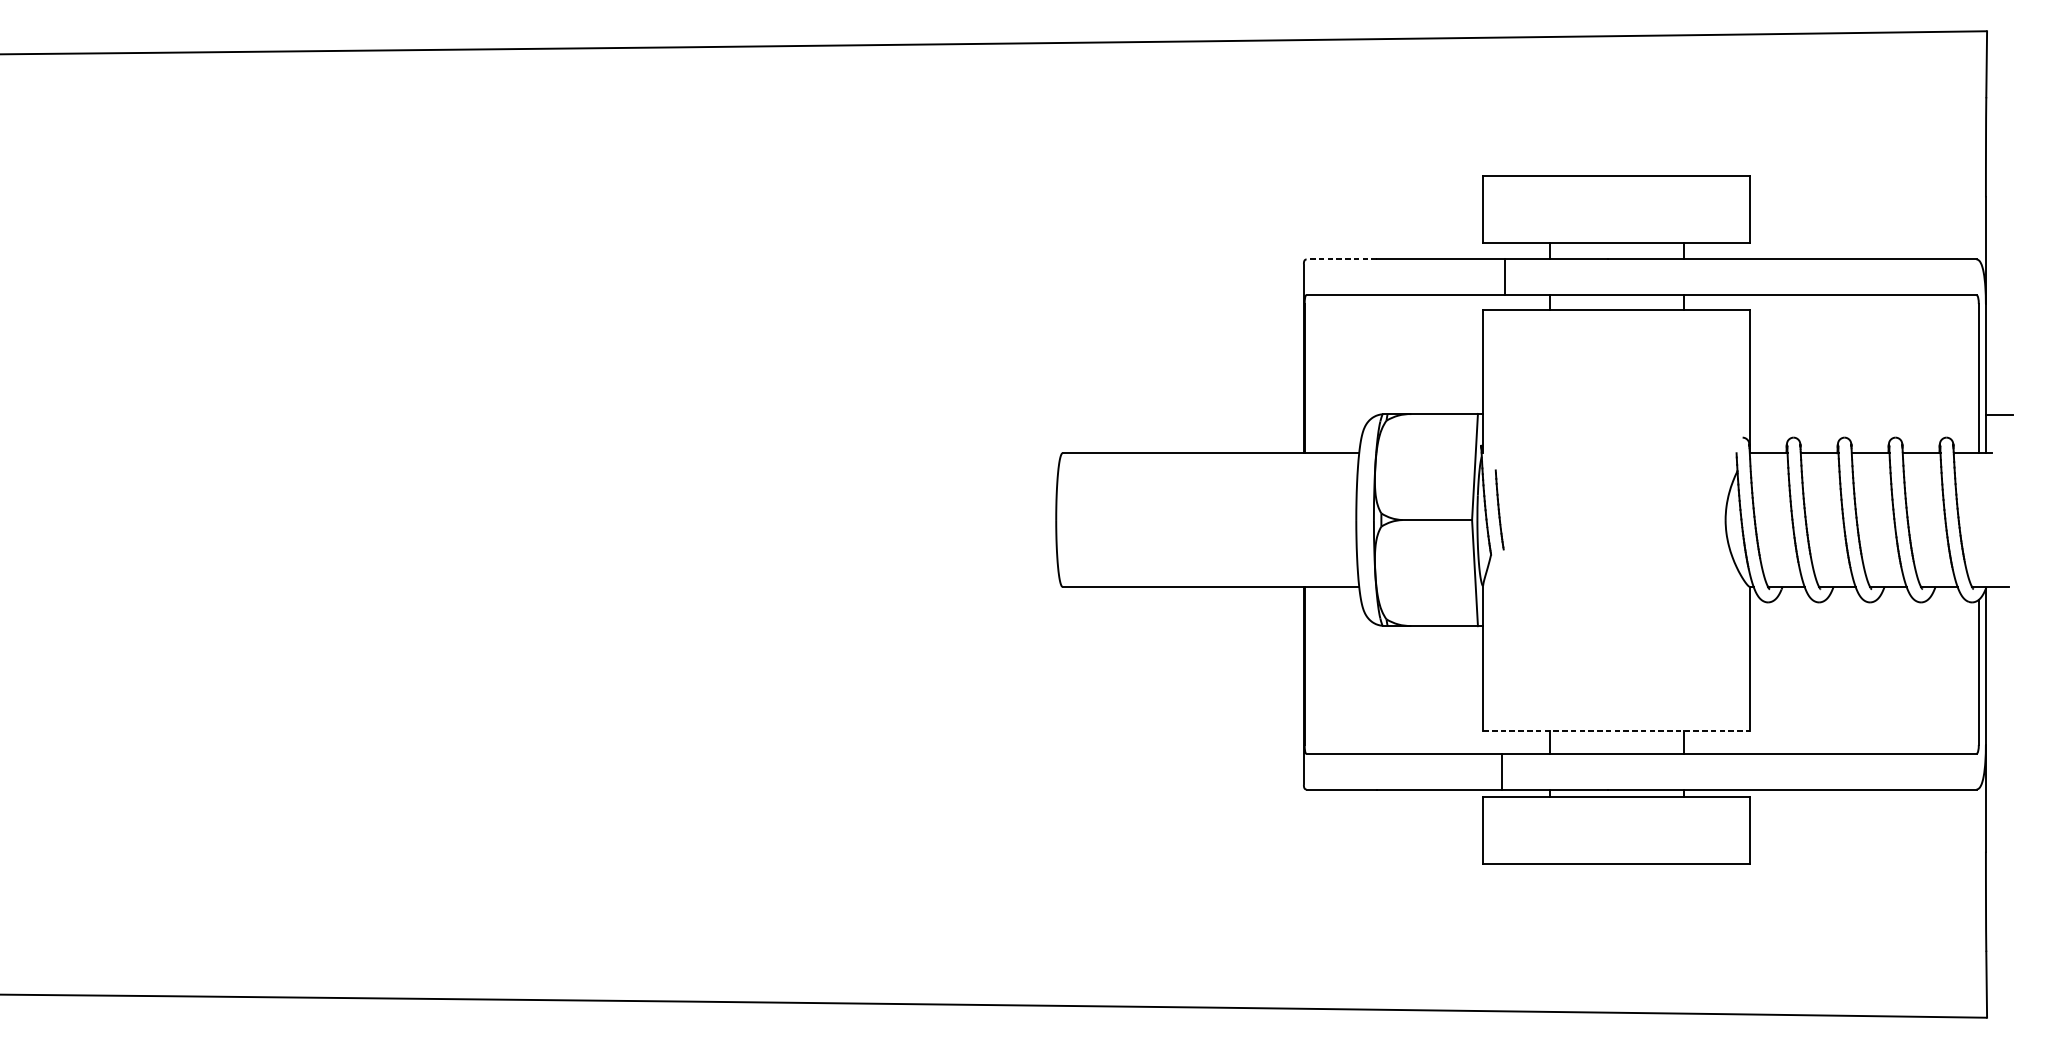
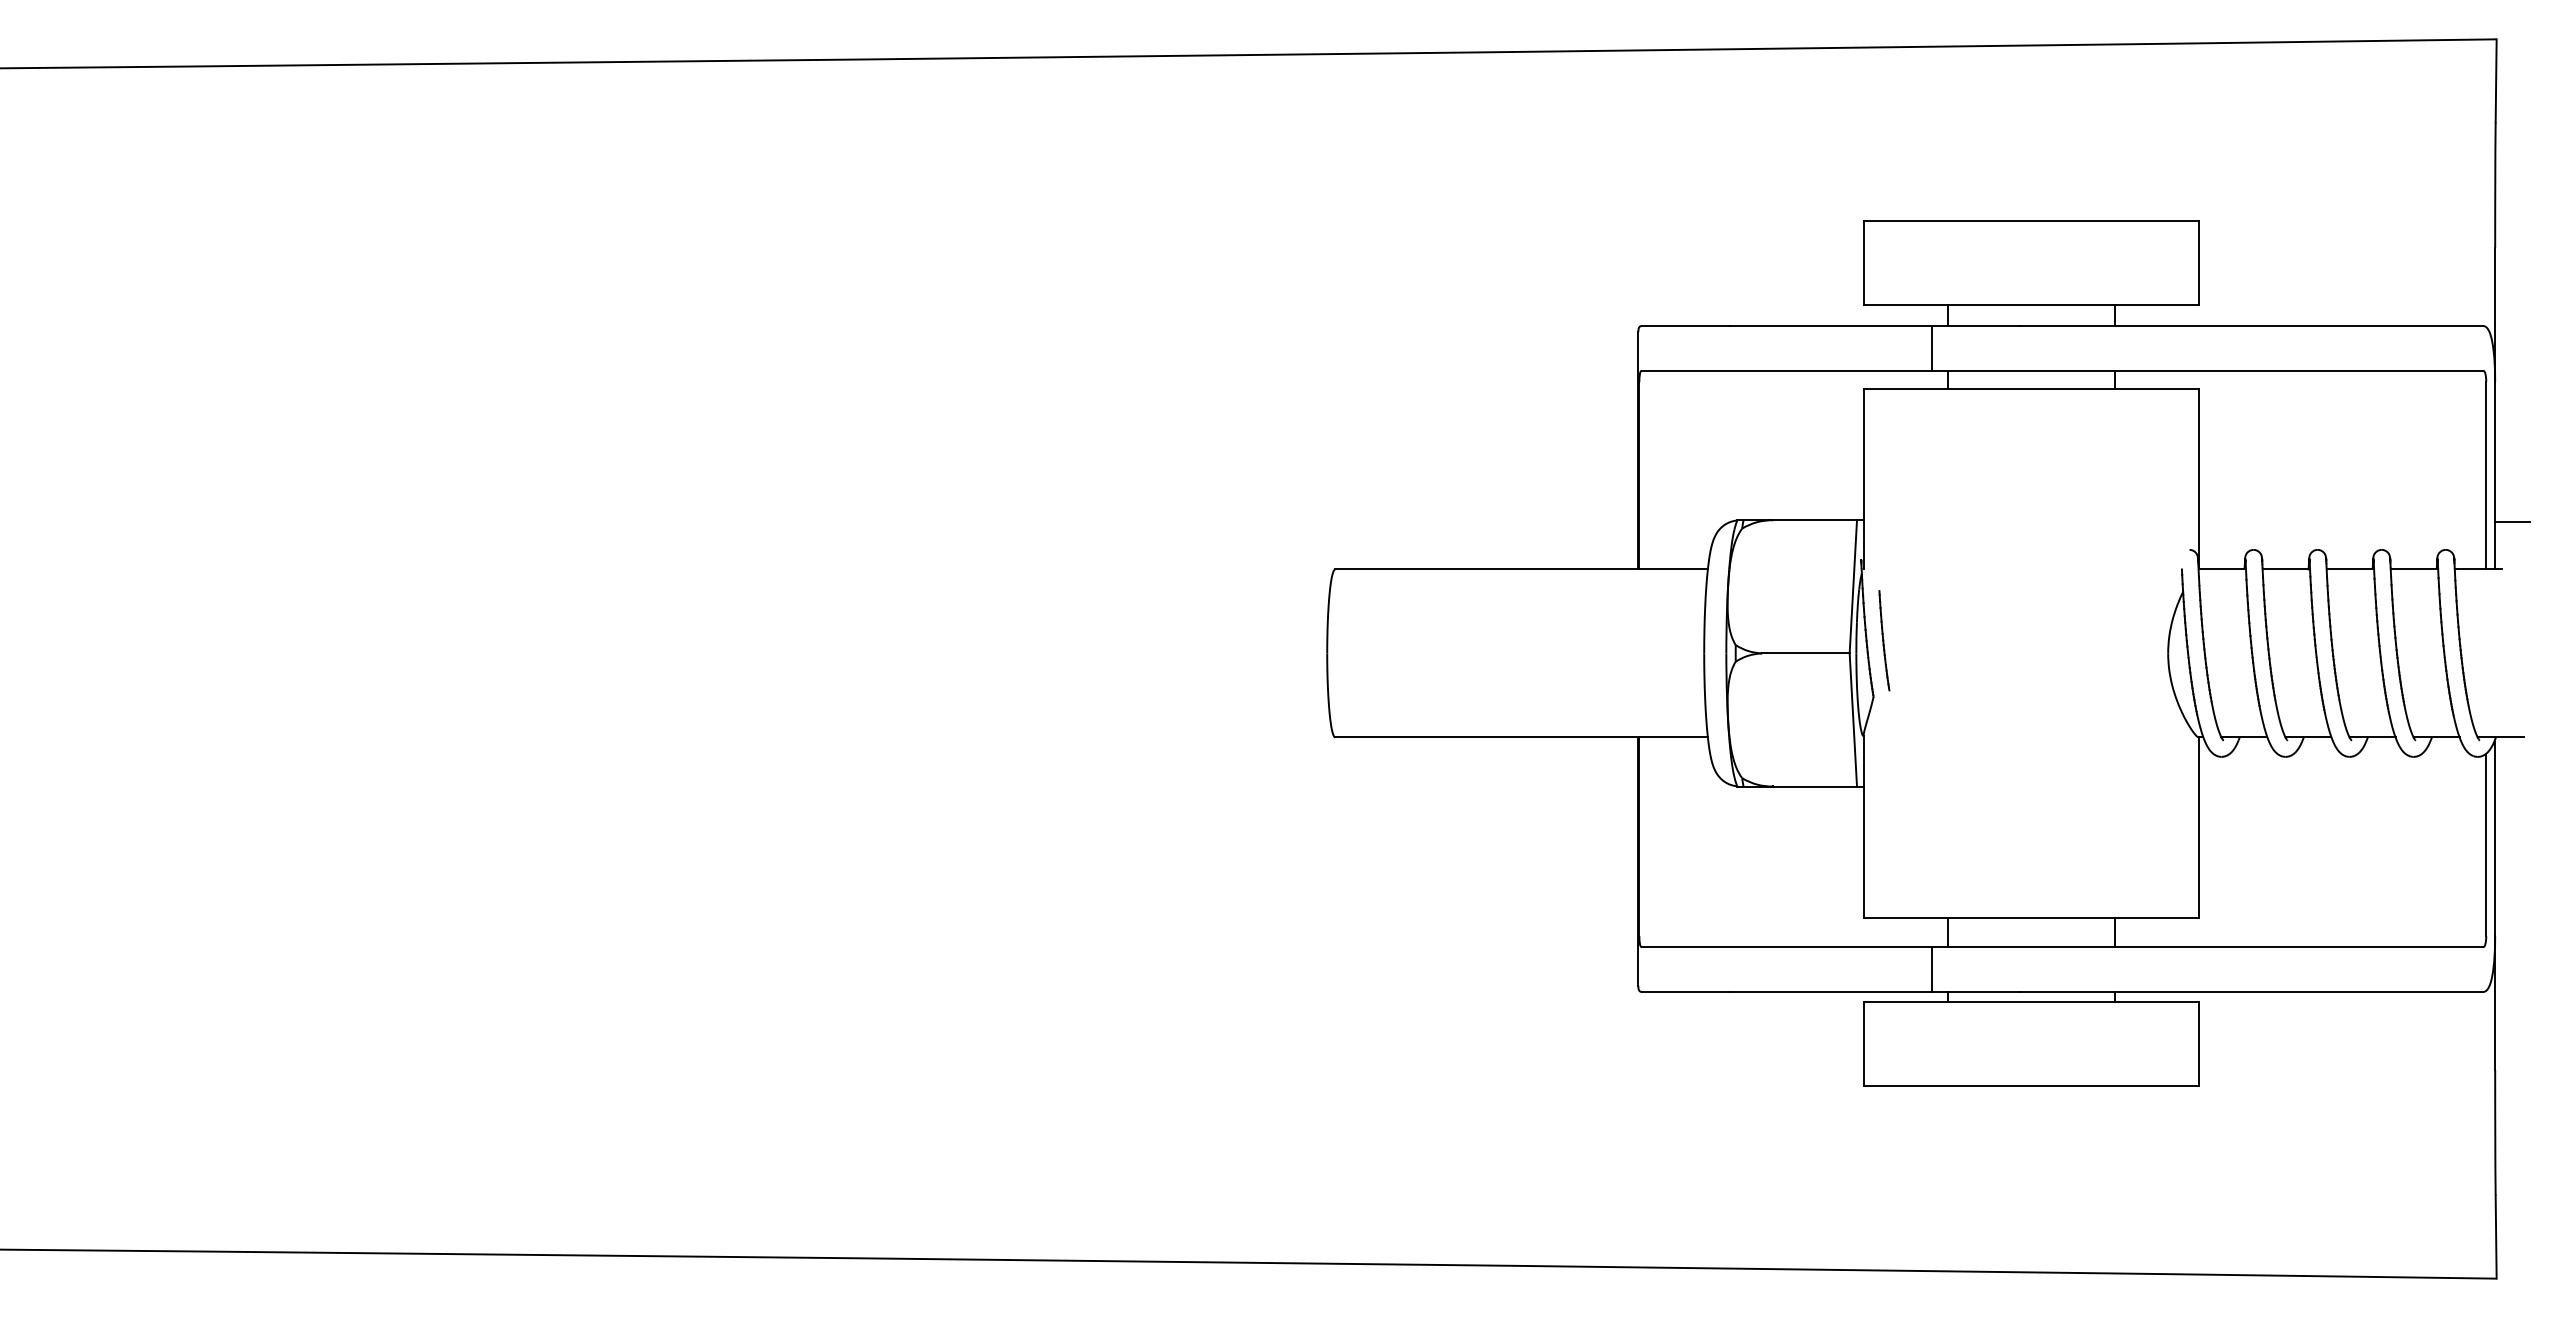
line: (1341, 259) -> (1685, 326), dashed -> solid
line: (1505, 277) -> (1932, 348), moved
line: (1616, 730) -> (2031, 917), dashed -> solid
line: (1502, 771) -> (1932, 969), moved

